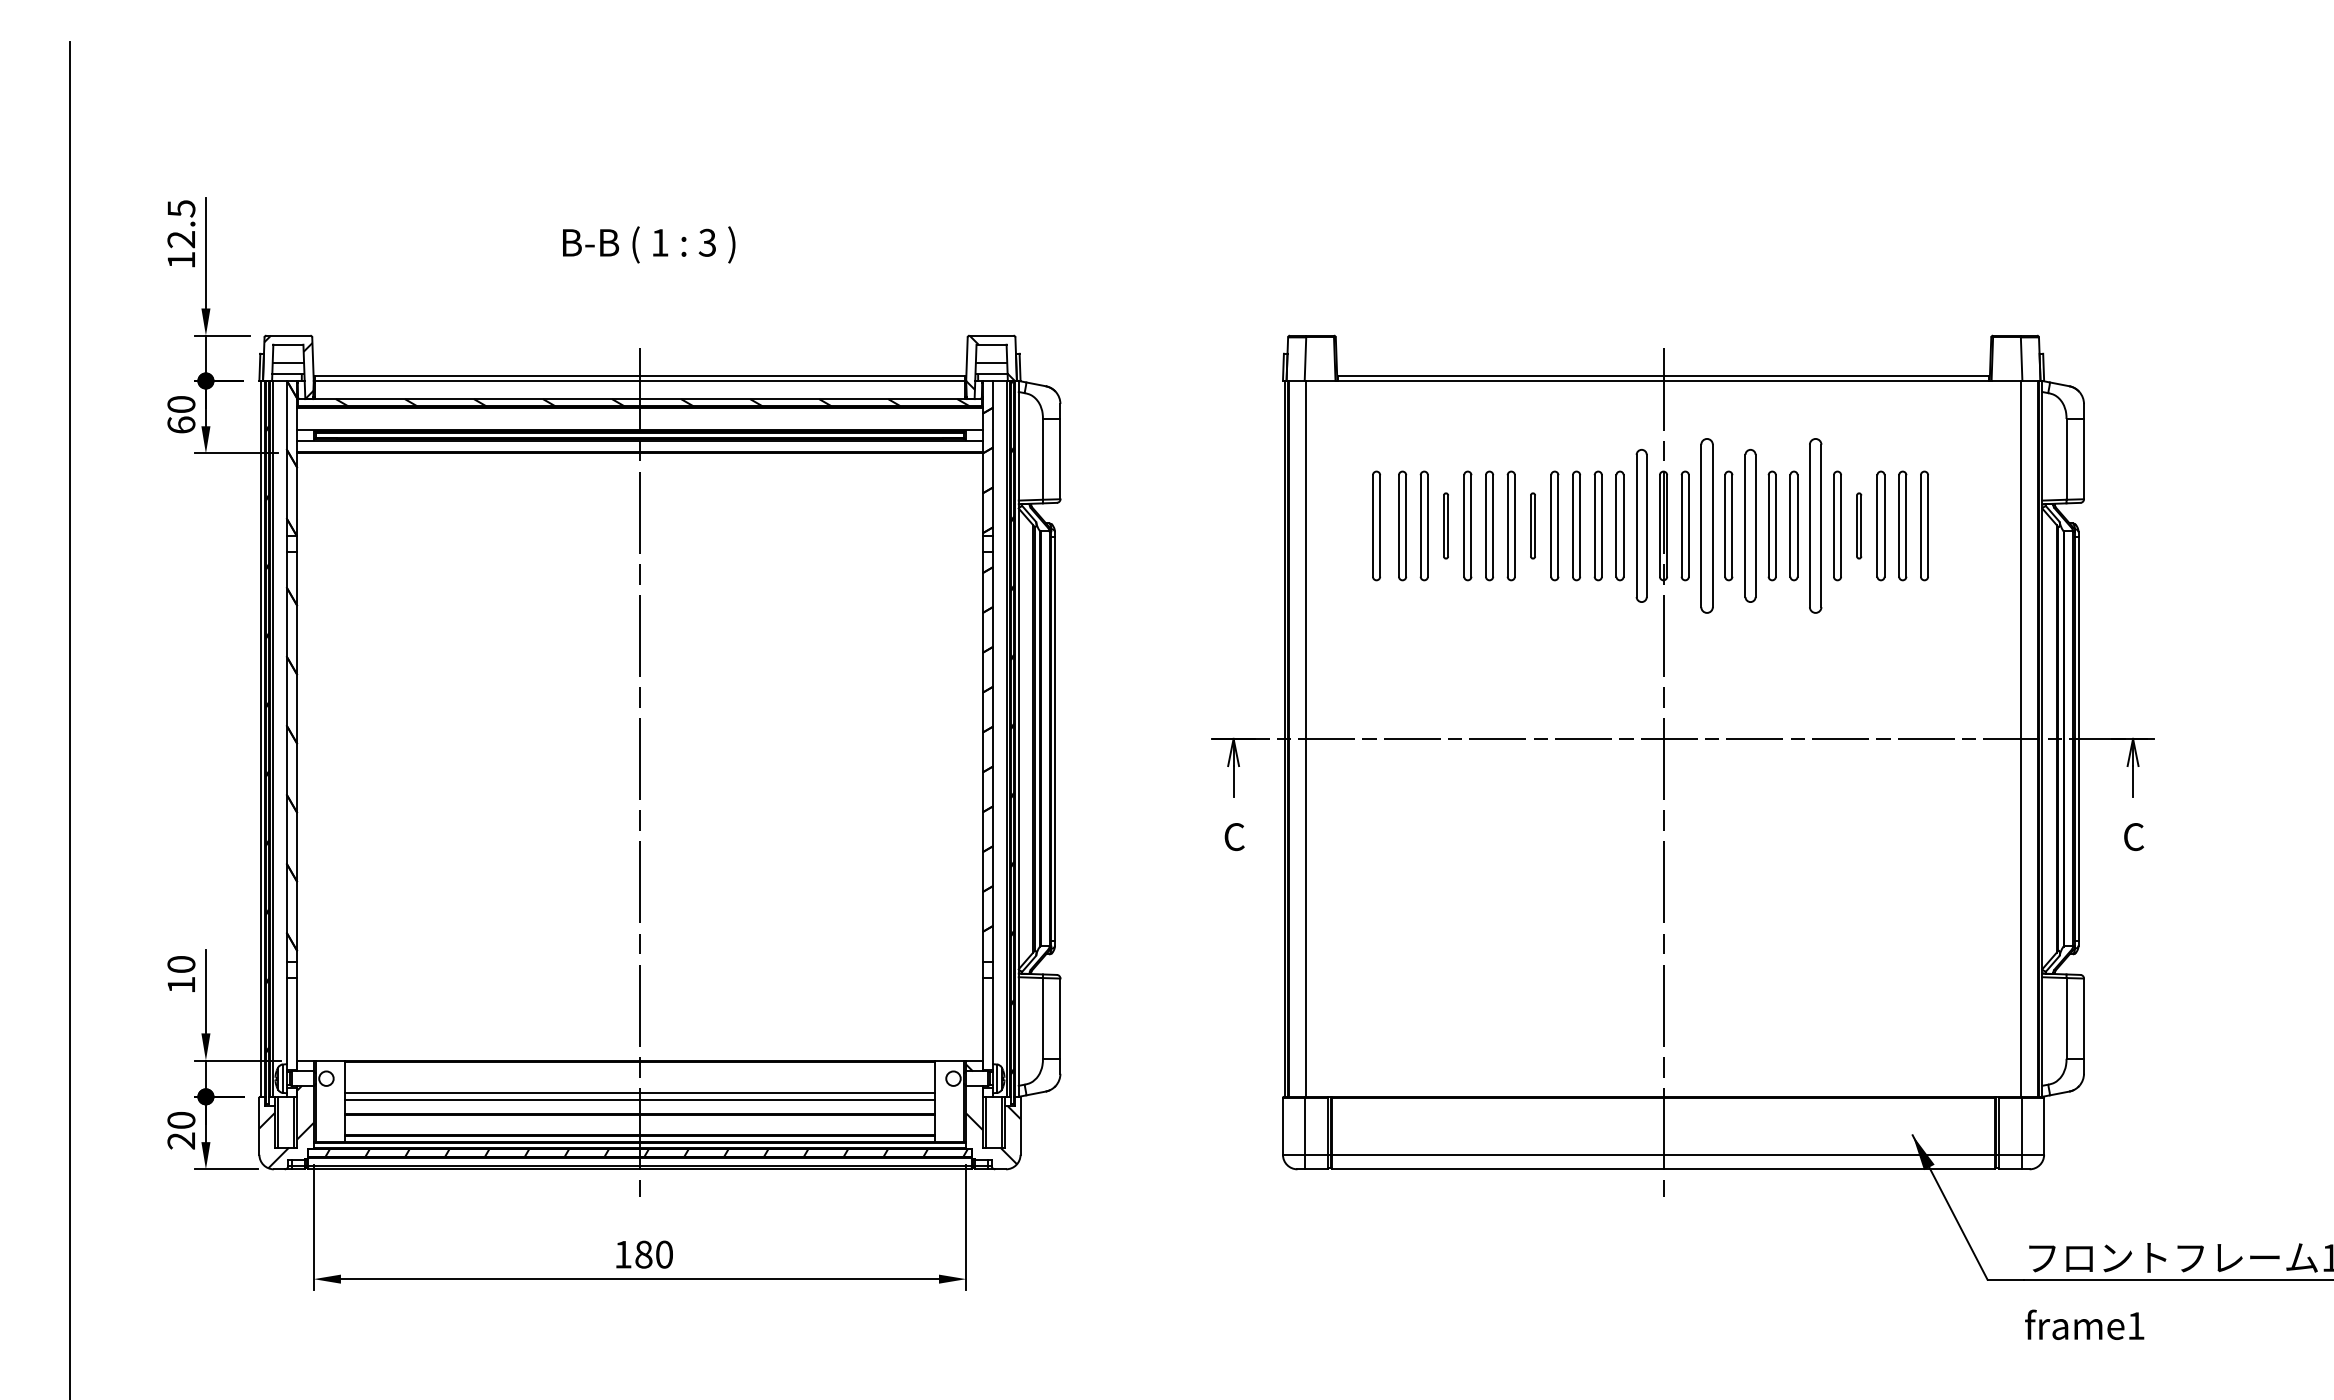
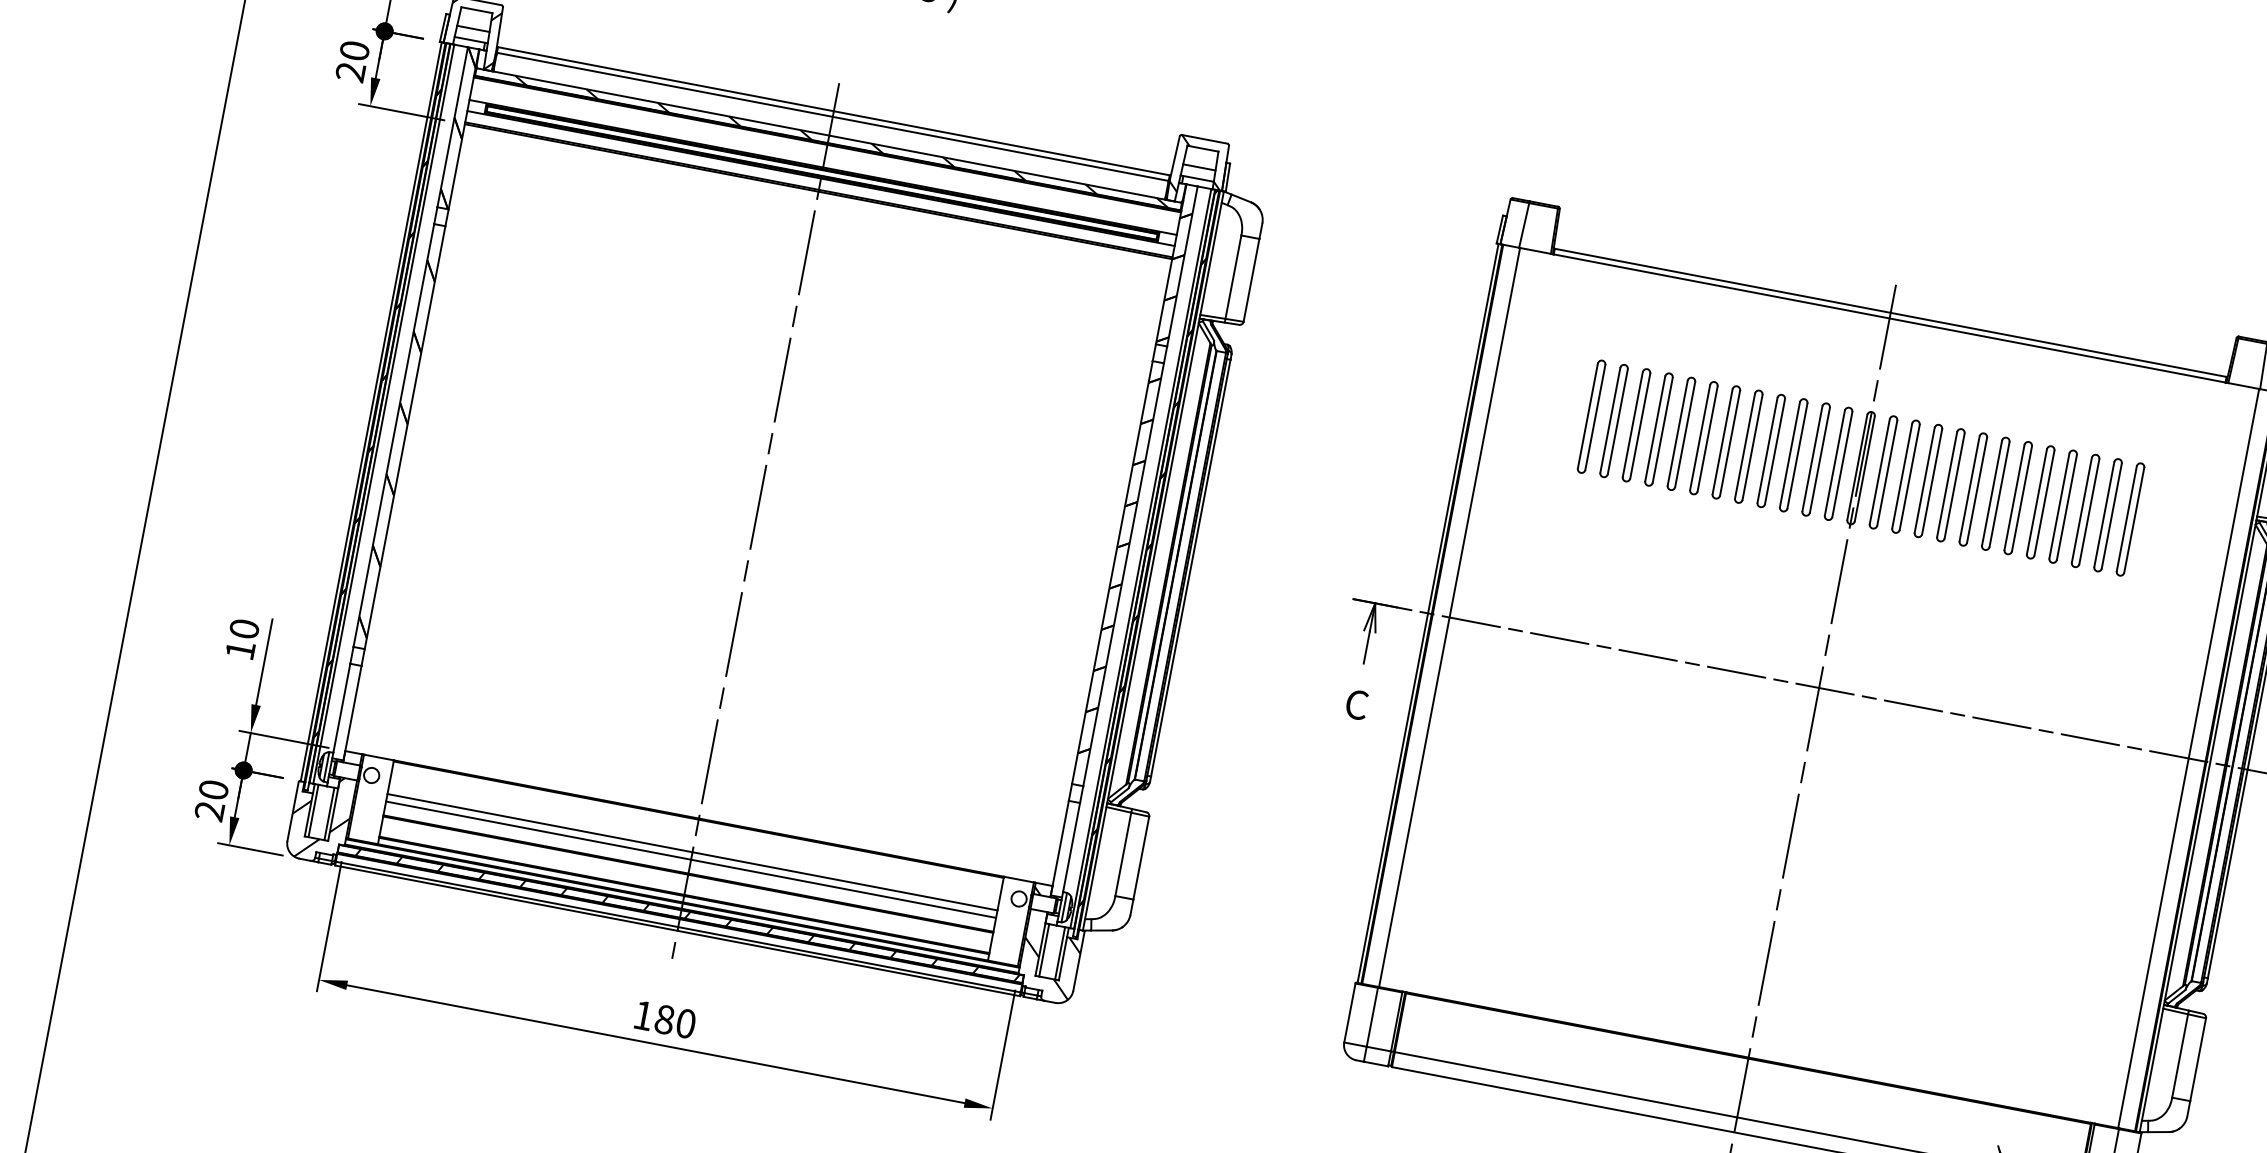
text: (181, 424) -> (350, 71), 60 -> 20
part: (1376, 525) -> (1564, 411), removed
part: (1445, 525) -> (1636, 424), size x1.67
part: (1532, 525) -> (1725, 441), size x1.67
part: (1641, 525) -> (1838, 463), size x0.71
part: (1706, 525) -> (1905, 476), size x0.62
part: (1750, 525) -> (1950, 484), size x0.71
part: (1815, 525) -> (2018, 497), size x0.62
part: (1858, 525) -> (2062, 506), size x1.67

